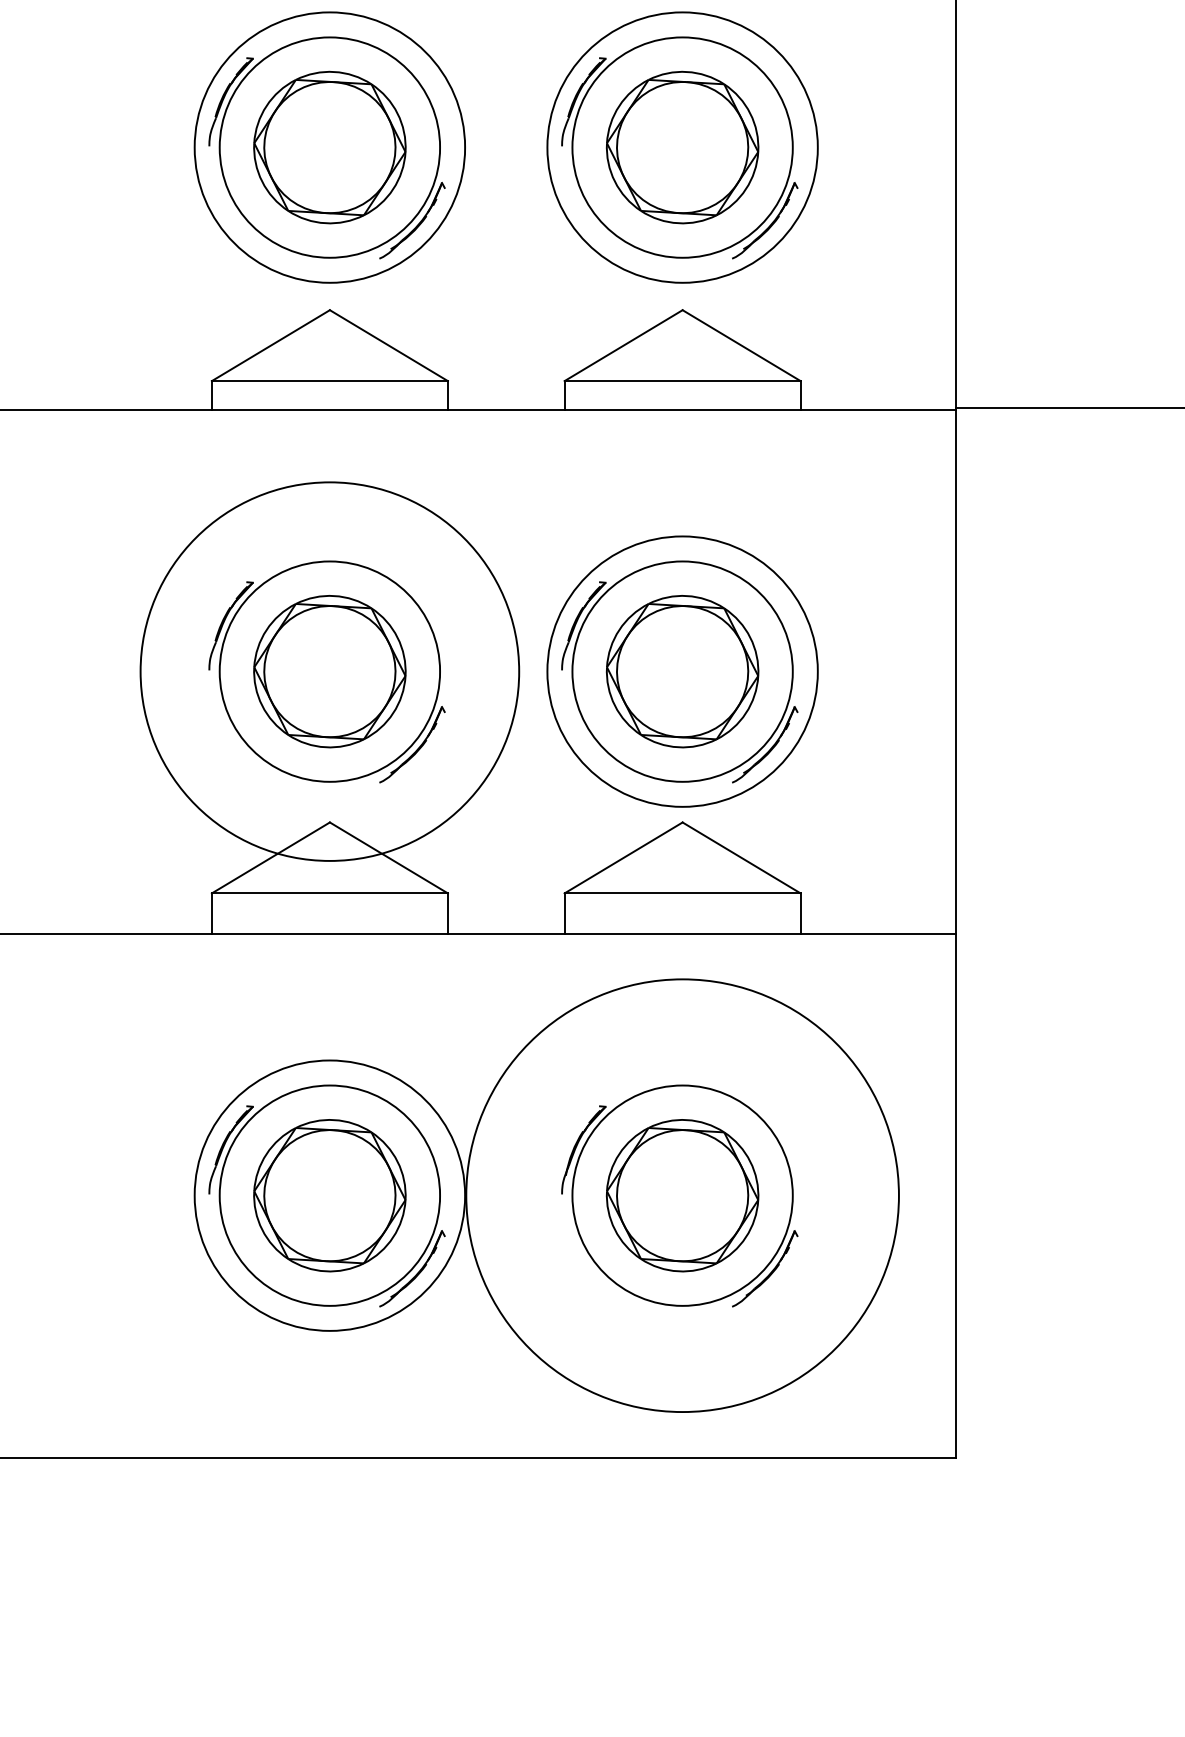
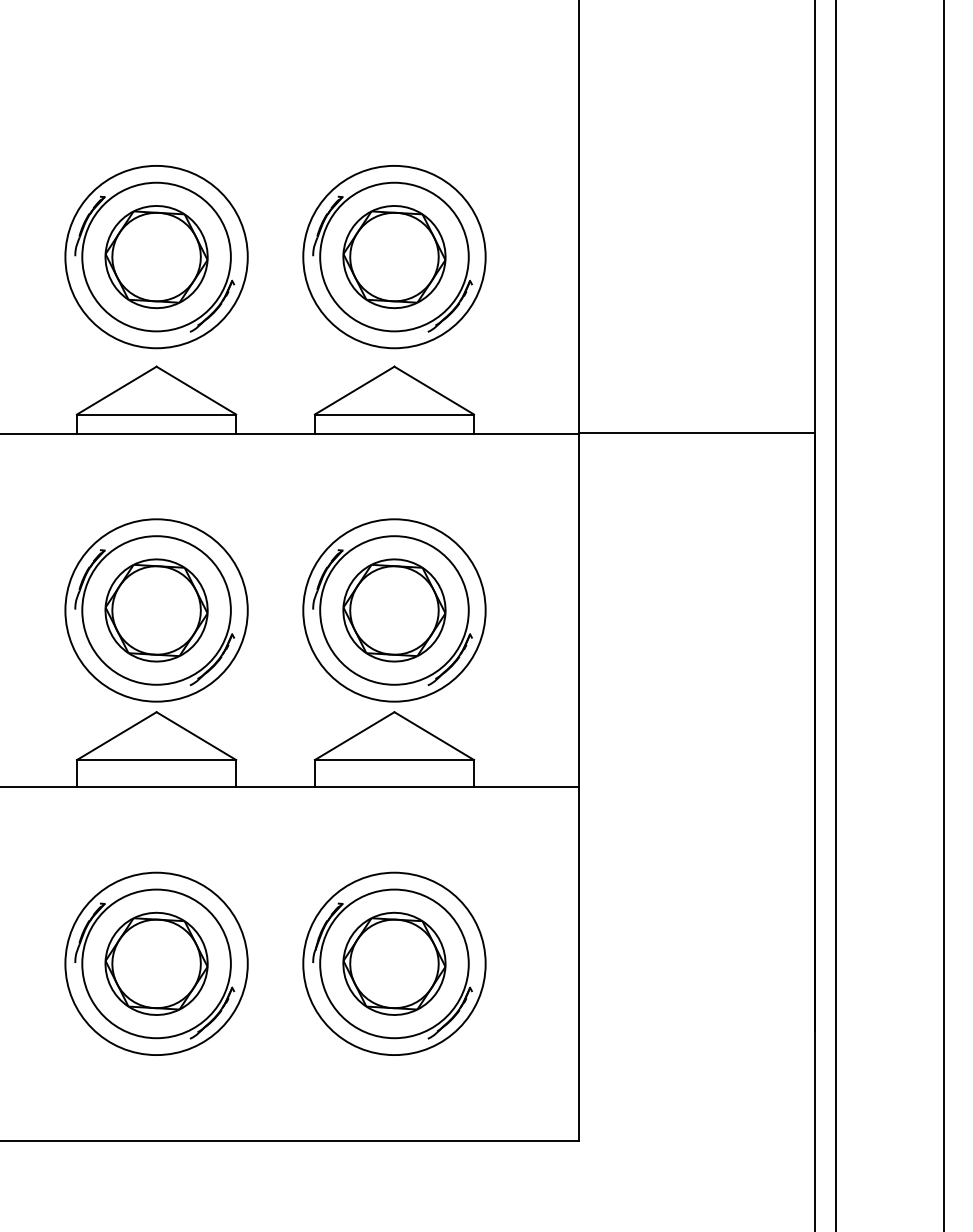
circle: (329, 671) -> (156, 610), size x0.71
circle: (682, 1195) -> (394, 963), size x0.62

